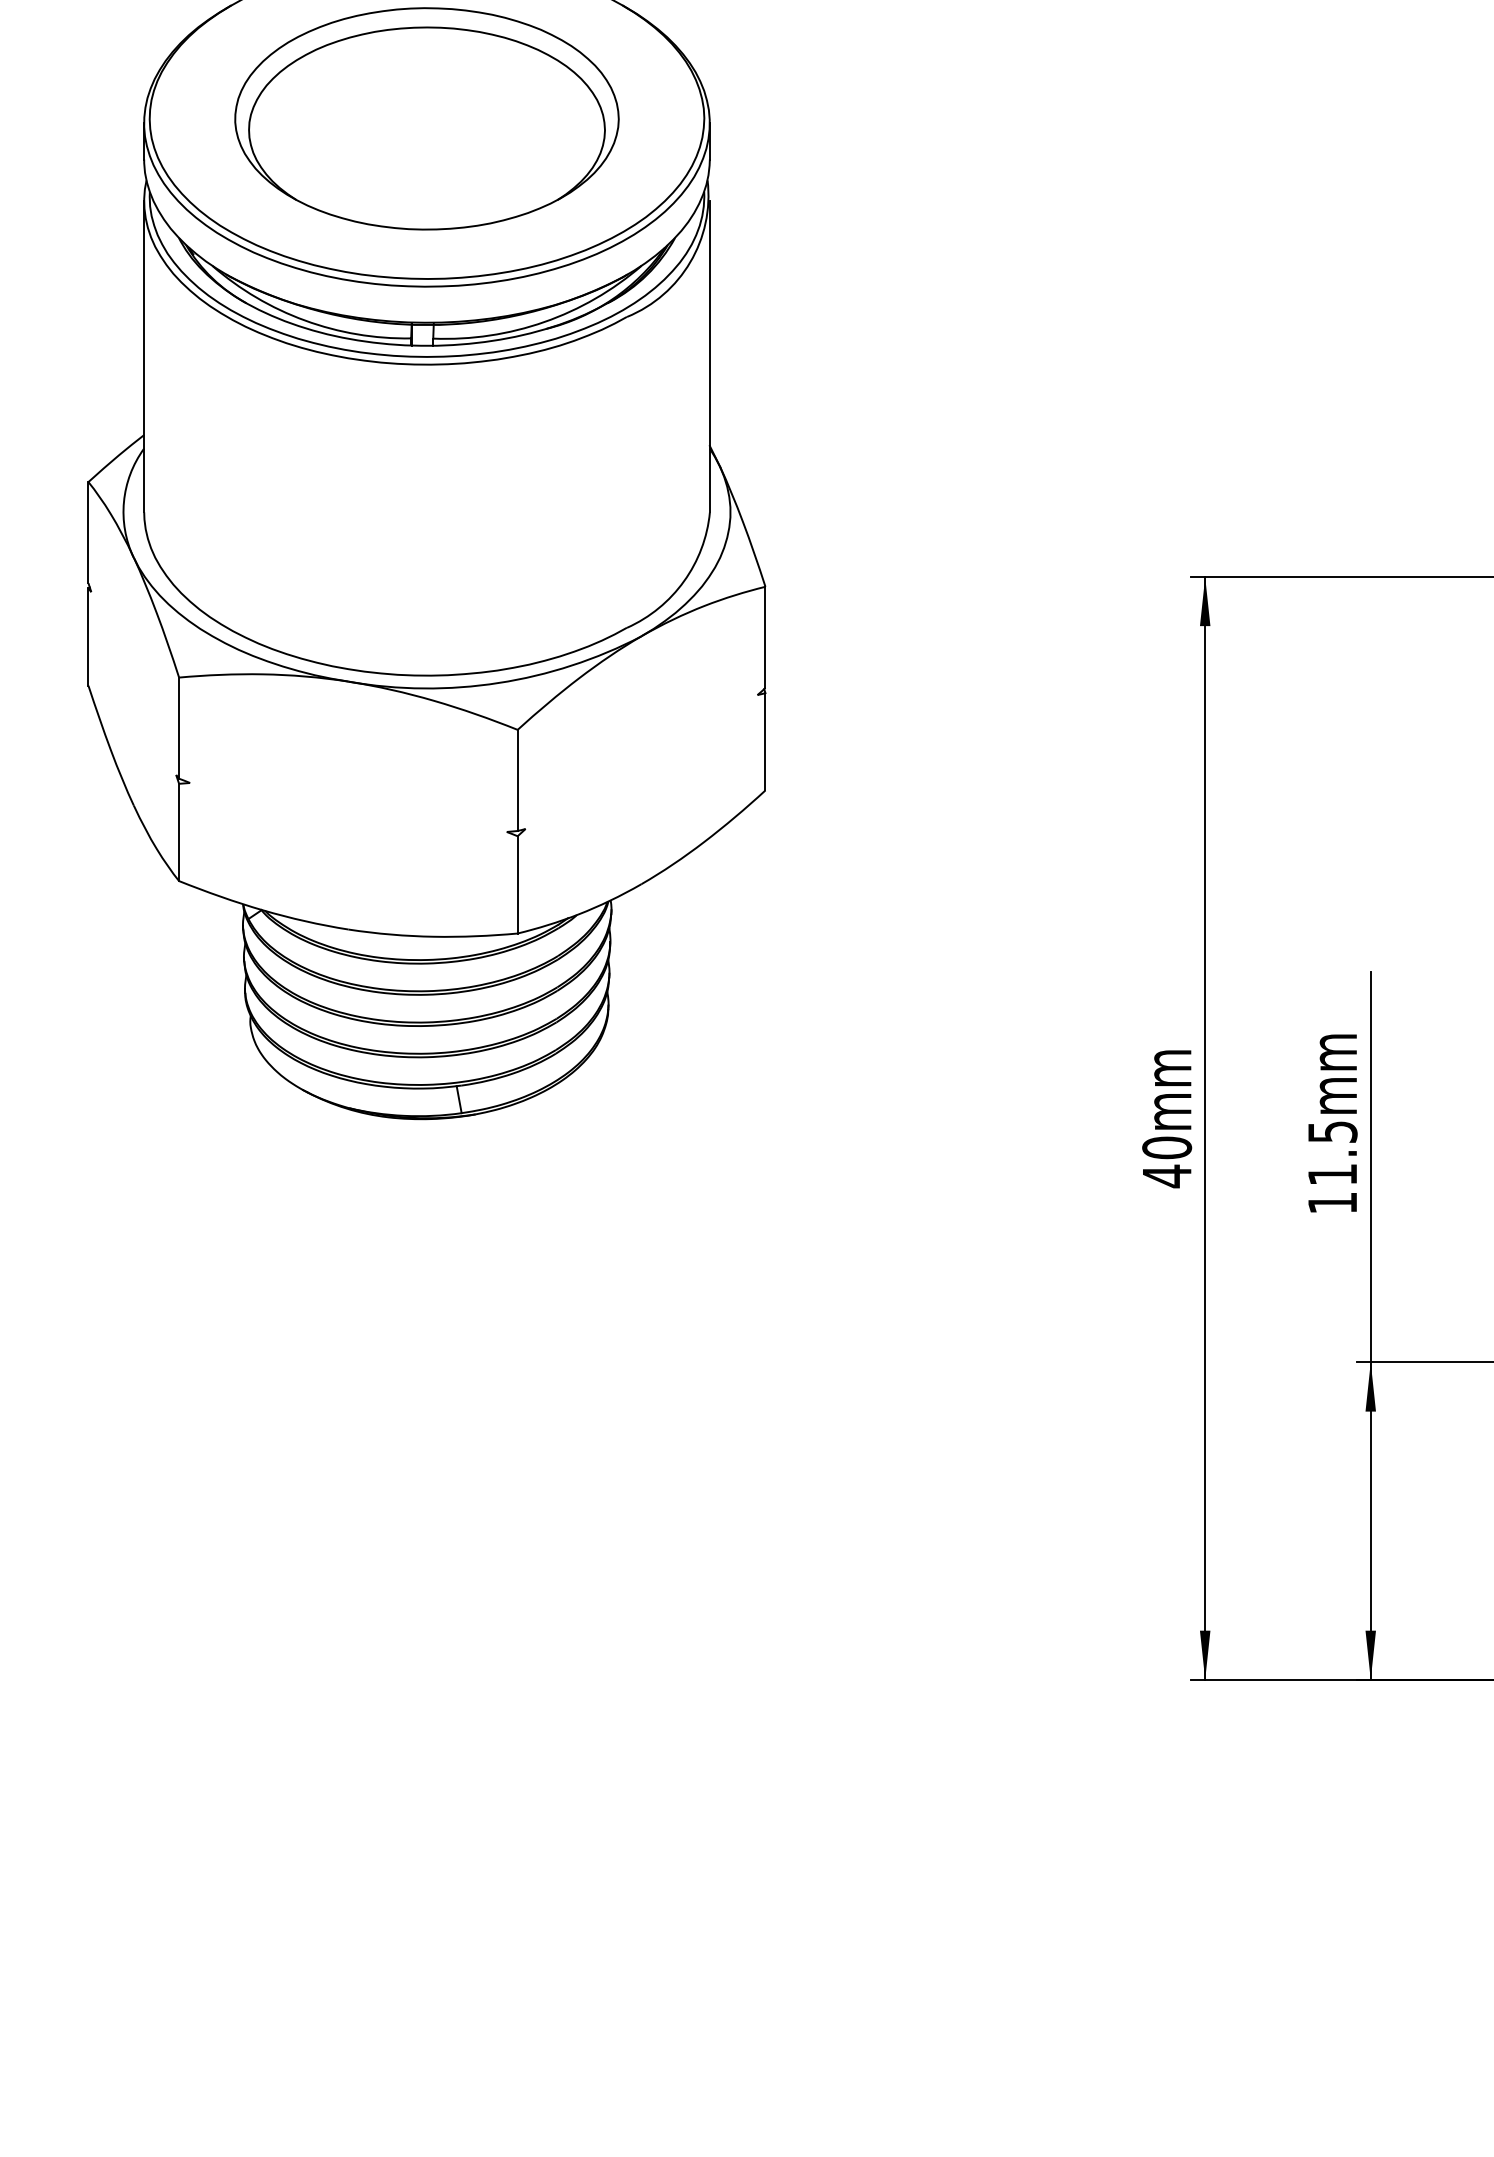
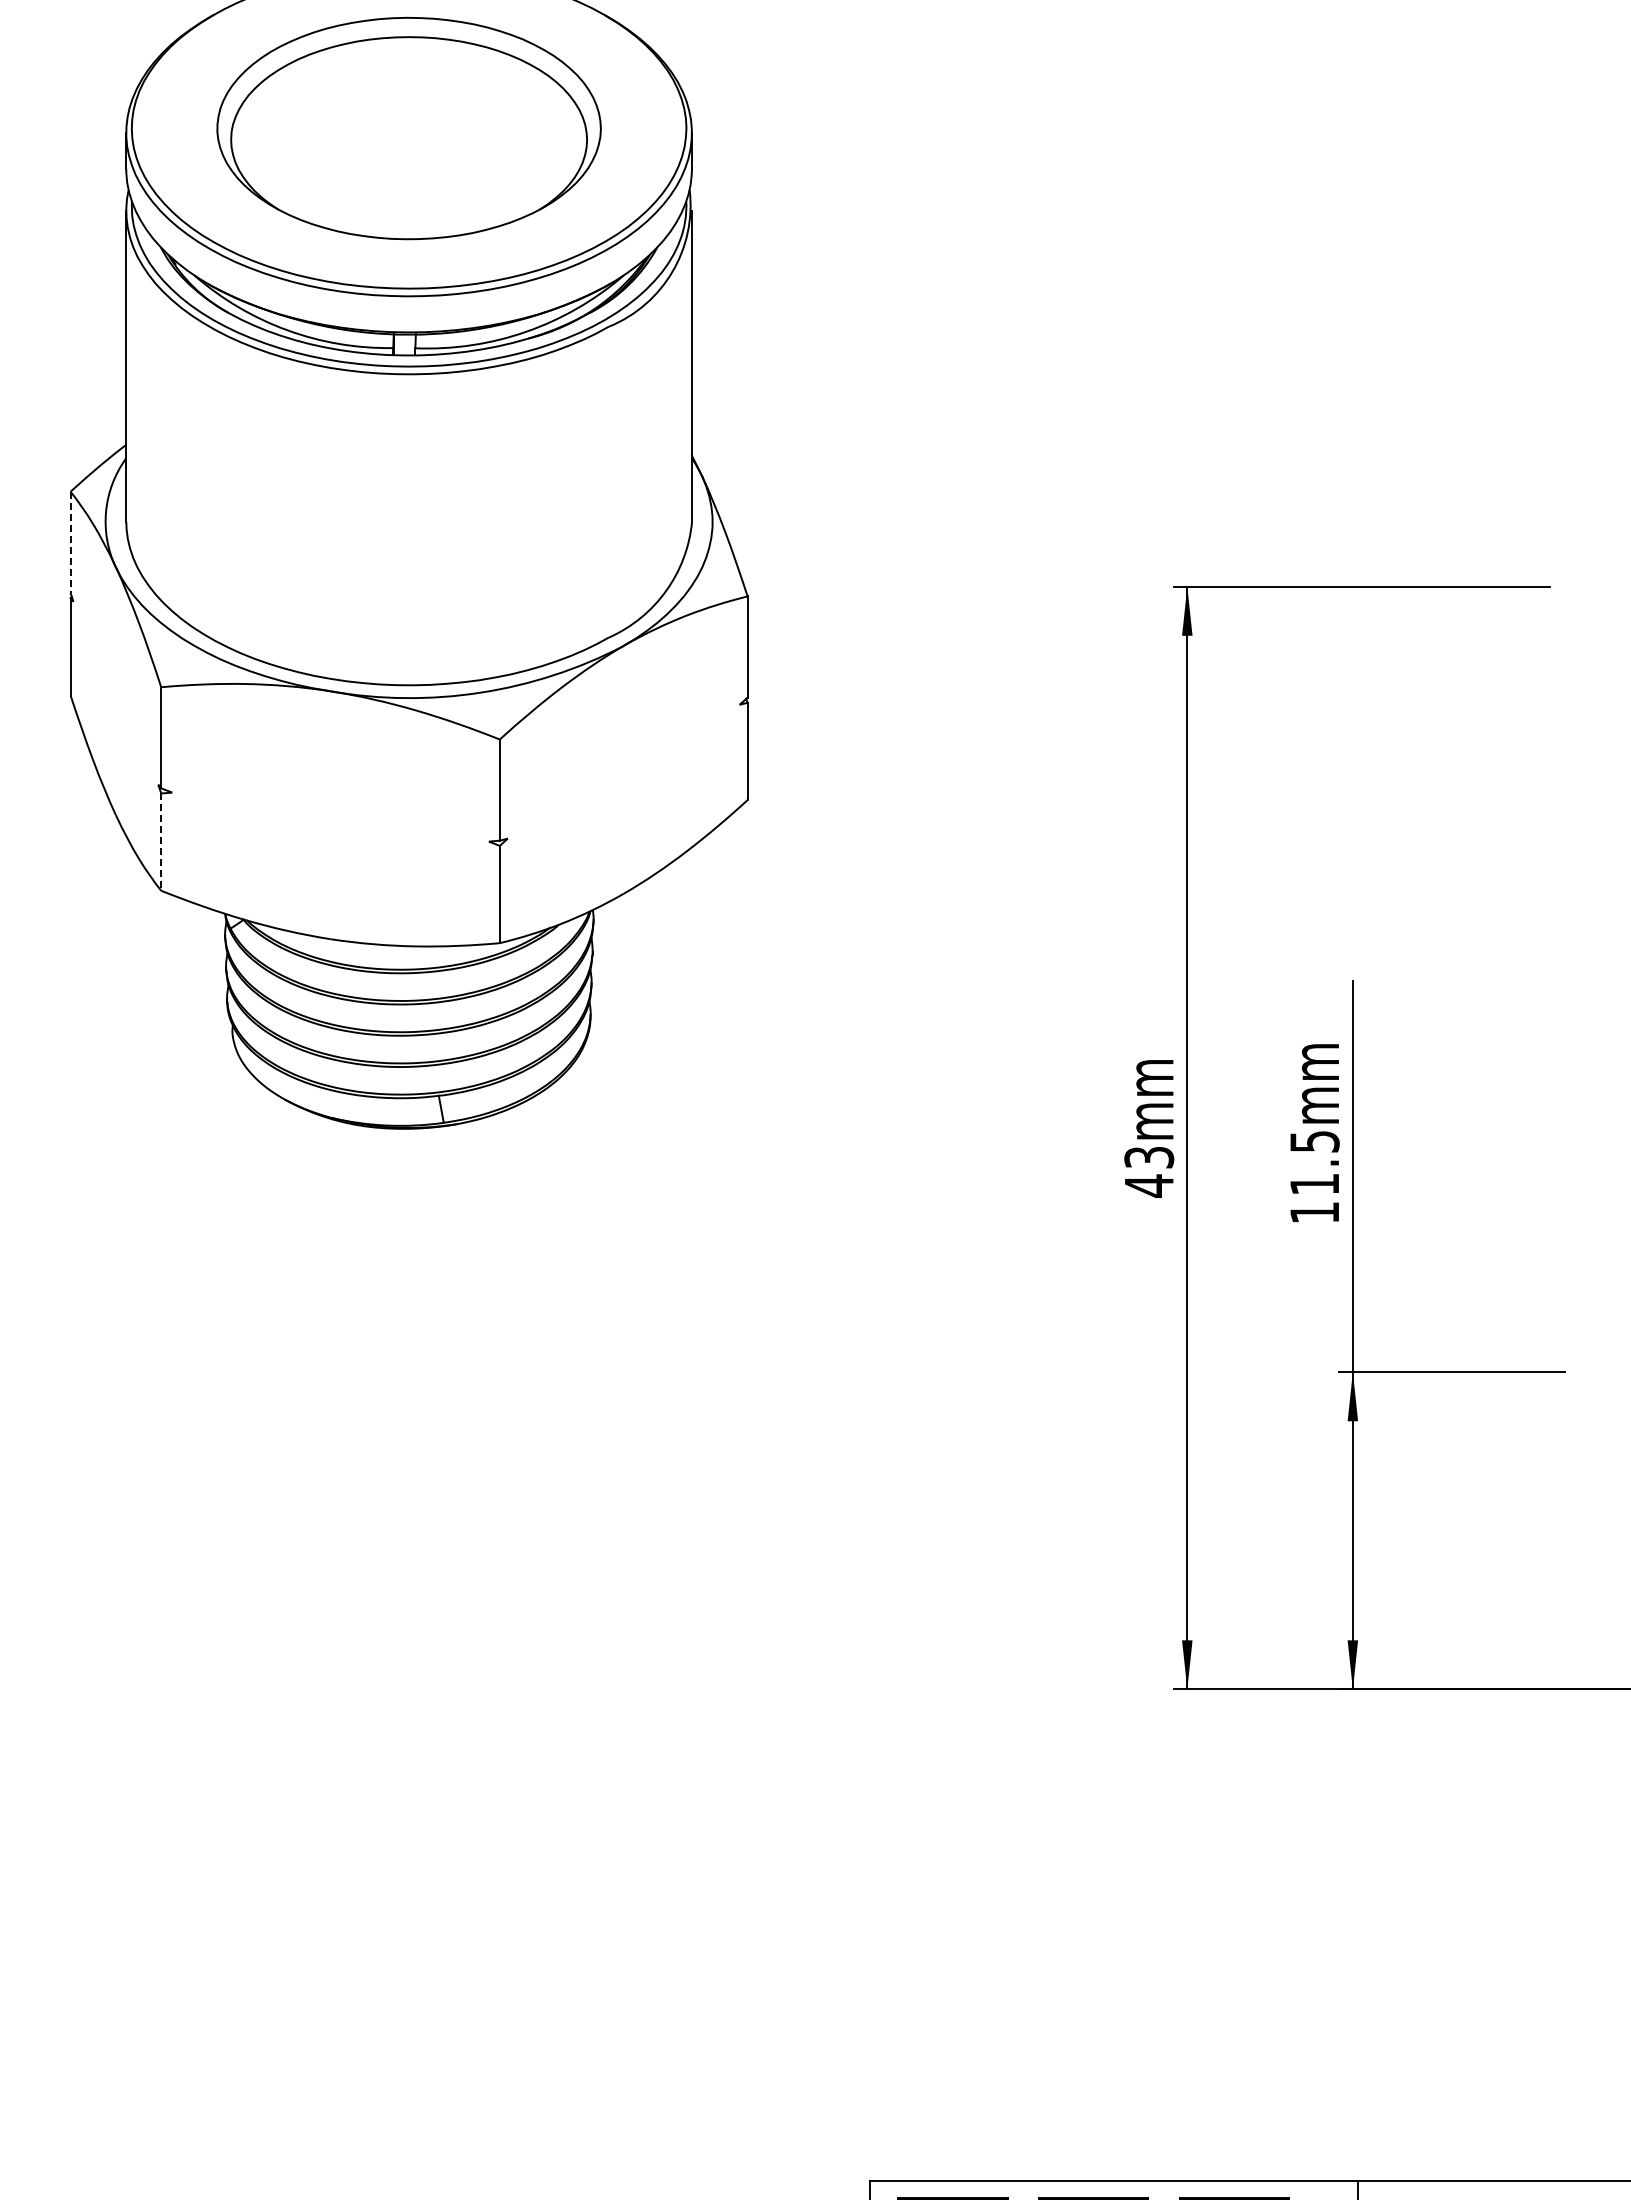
line: (88, 532) -> (70, 542), solid -> dashed
line: (179, 832) -> (161, 842), solid -> dashed
text: (1167, 1147) -> (1149, 1157), 40mm -> 43mm

